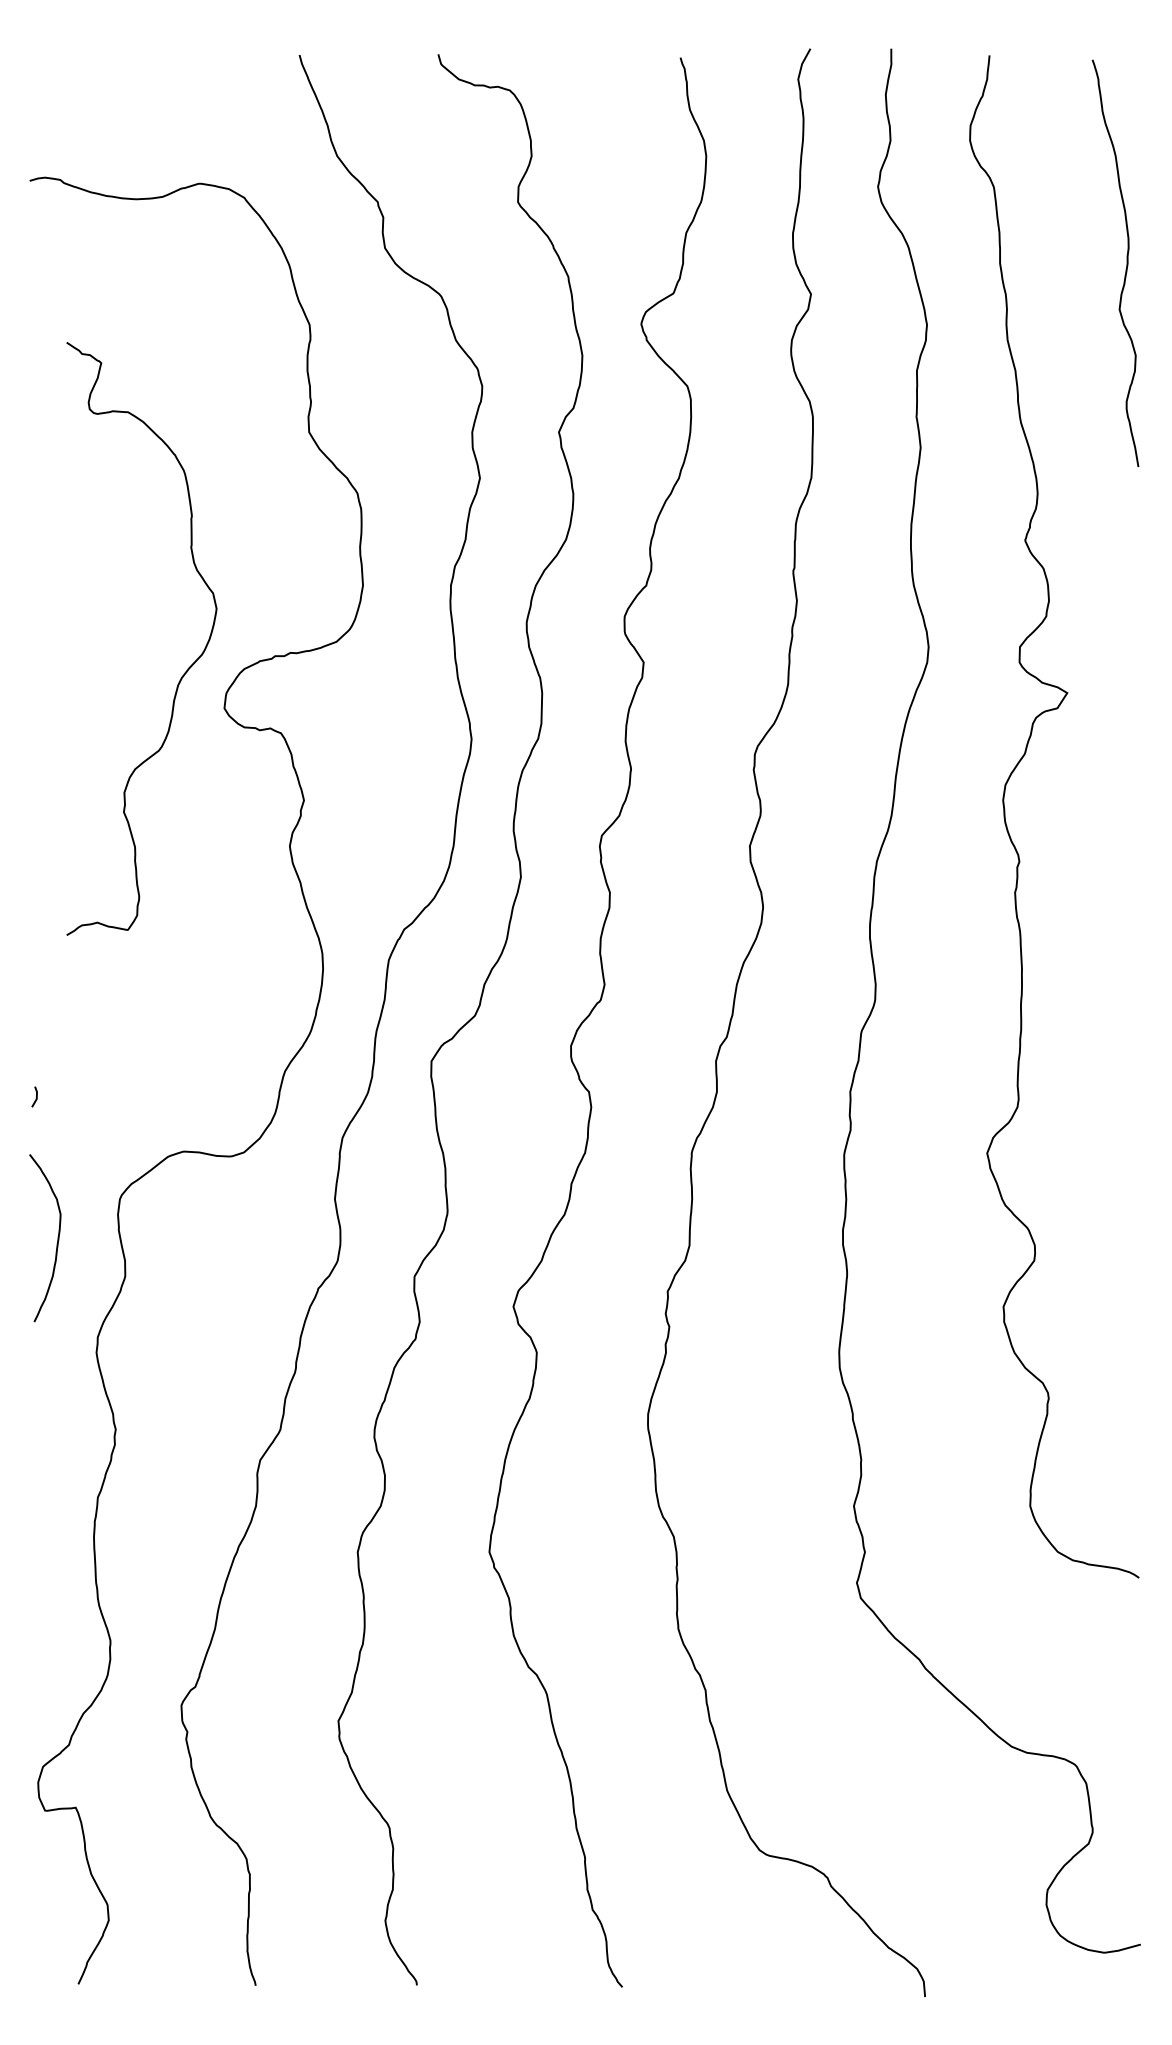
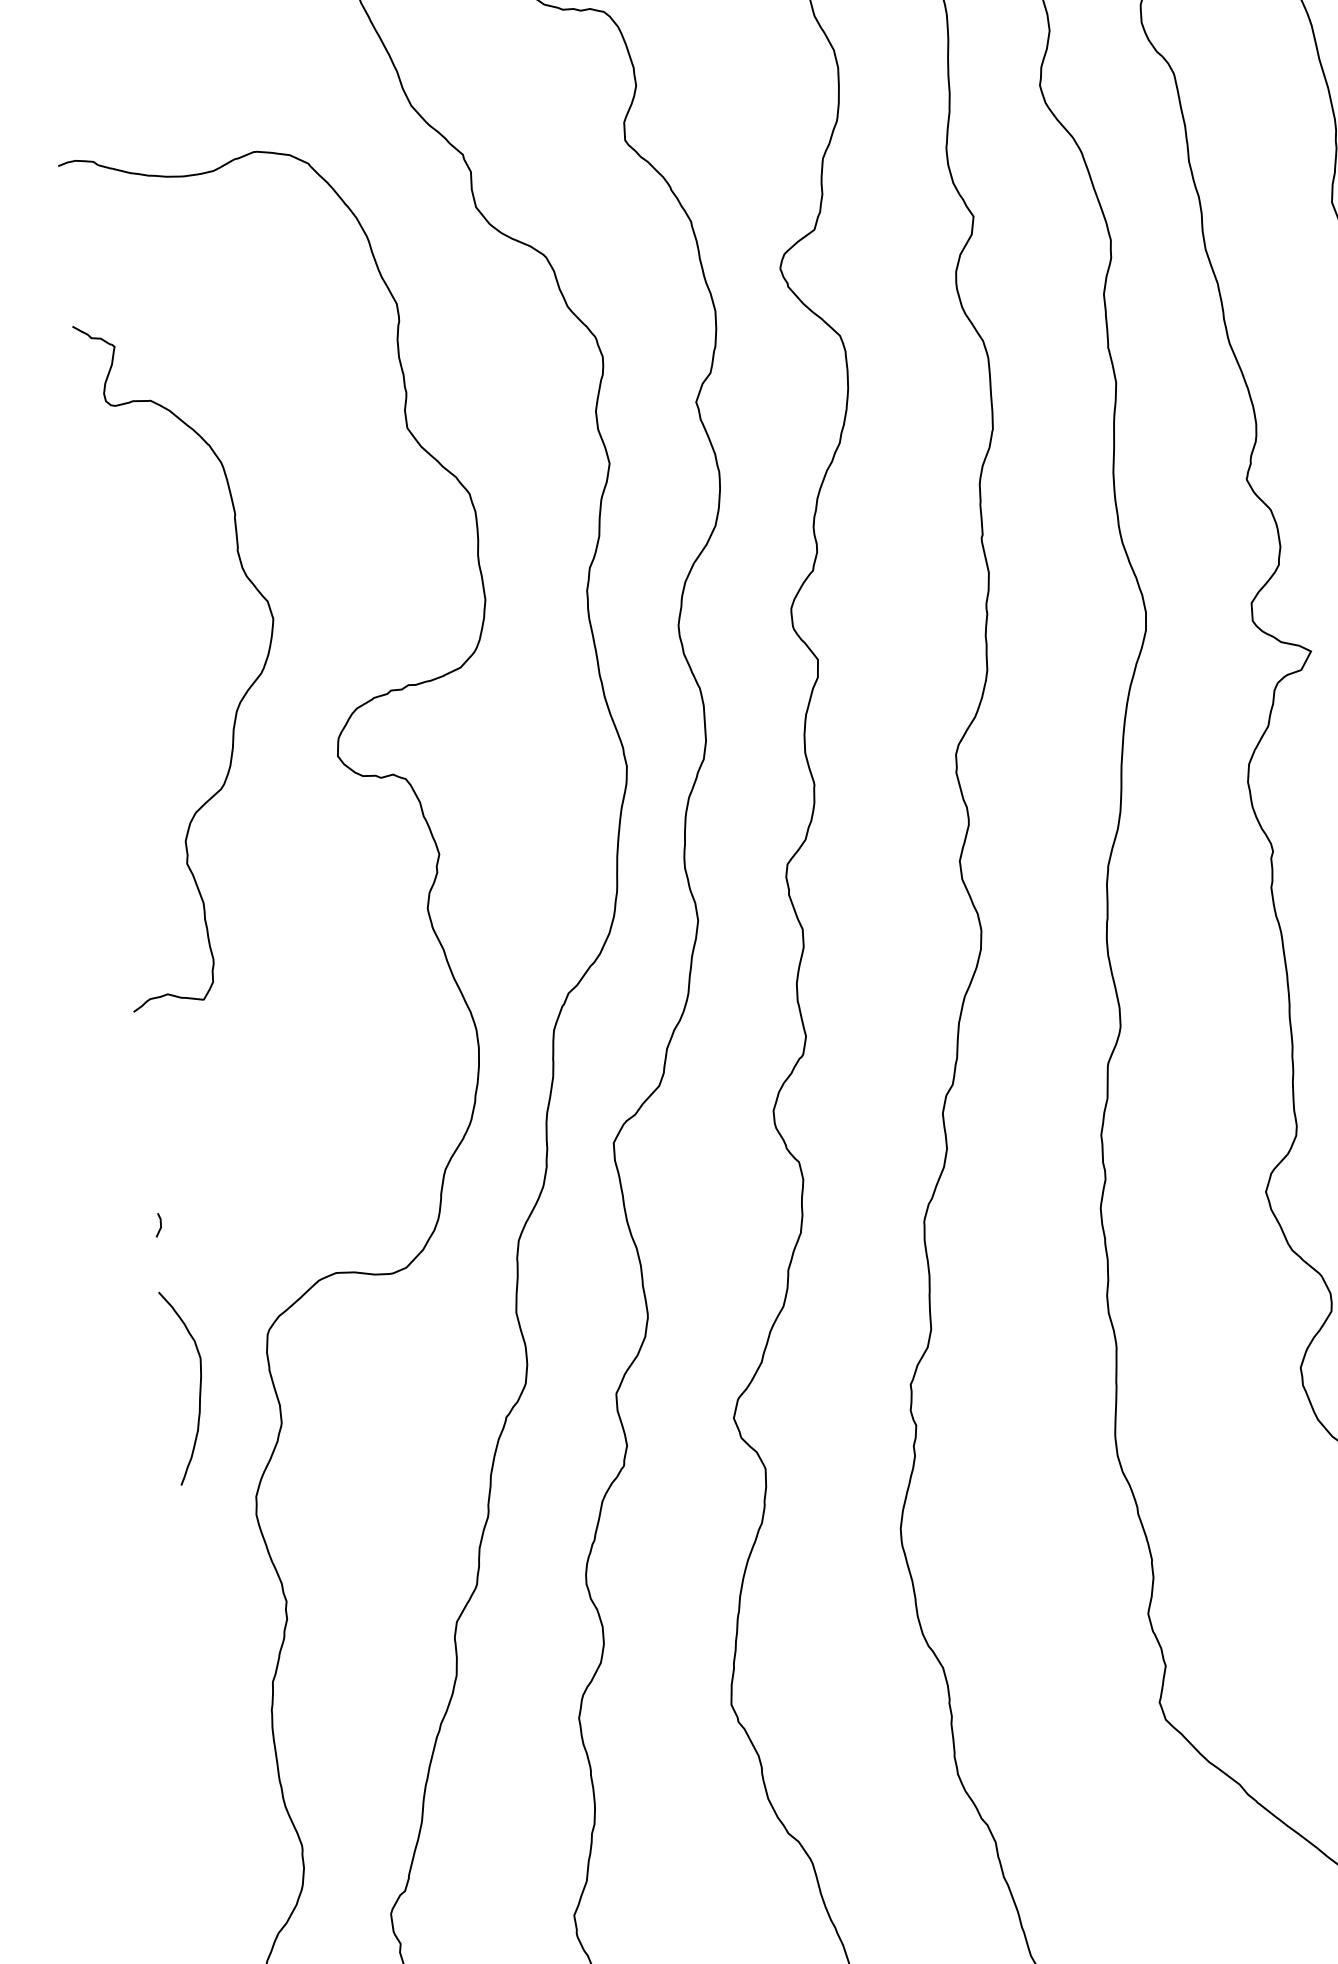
curve: (184, 672) -> (242, 695), moved

